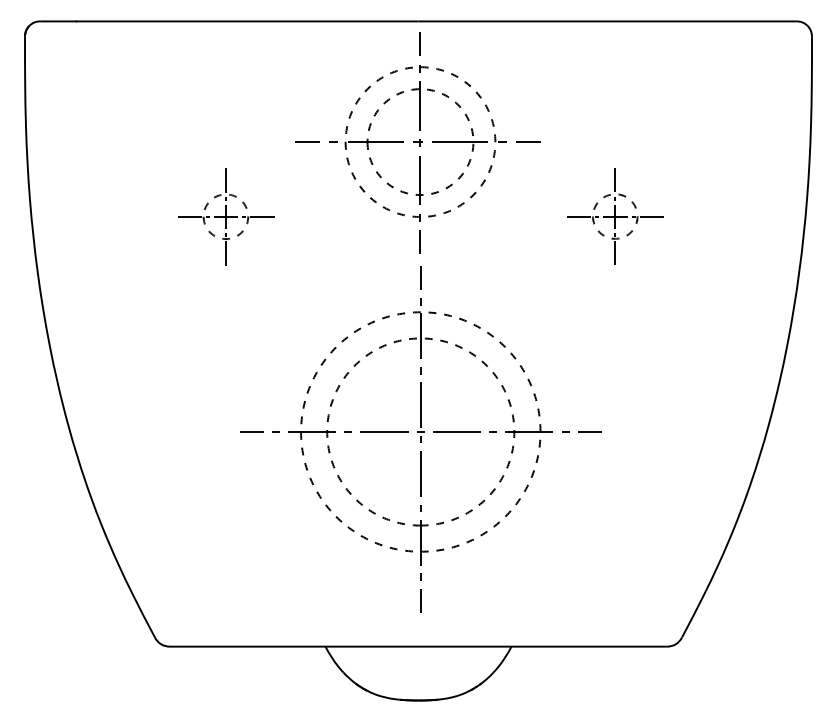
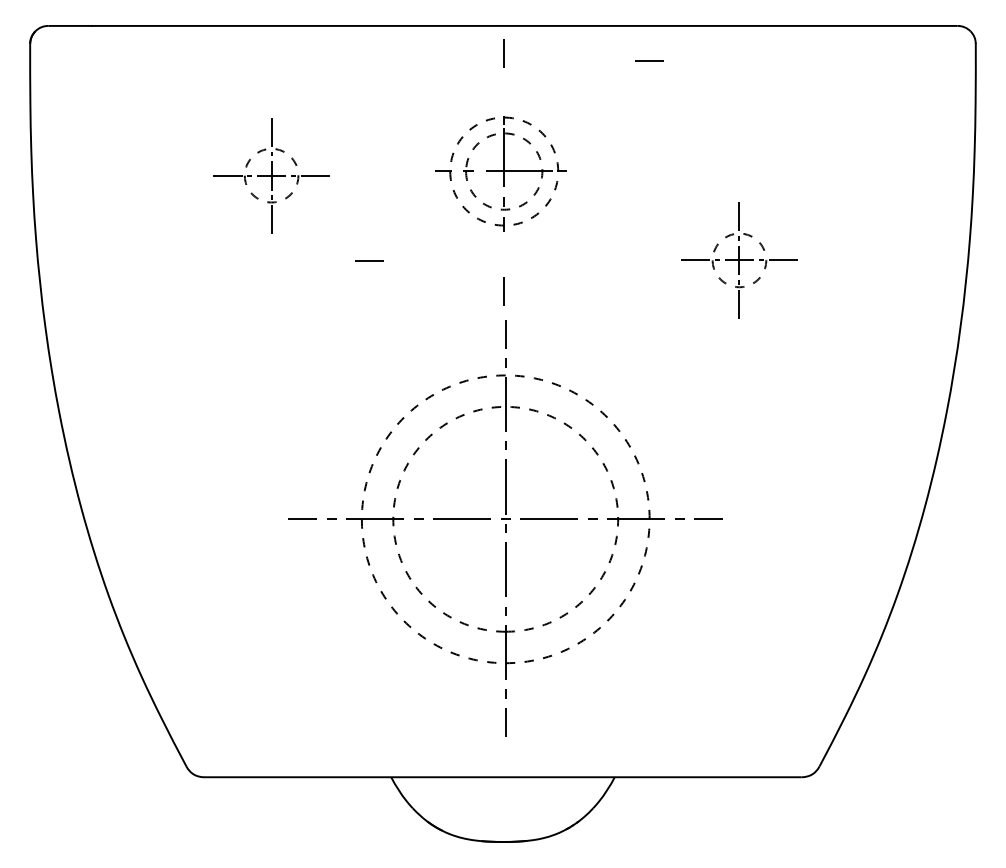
line: (307, 141) -> (369, 260), moved
line: (528, 141) -> (649, 60), moved
part: (418, 143) -> (502, 172), size x0.6
part: (225, 216) -> (271, 175), moved

